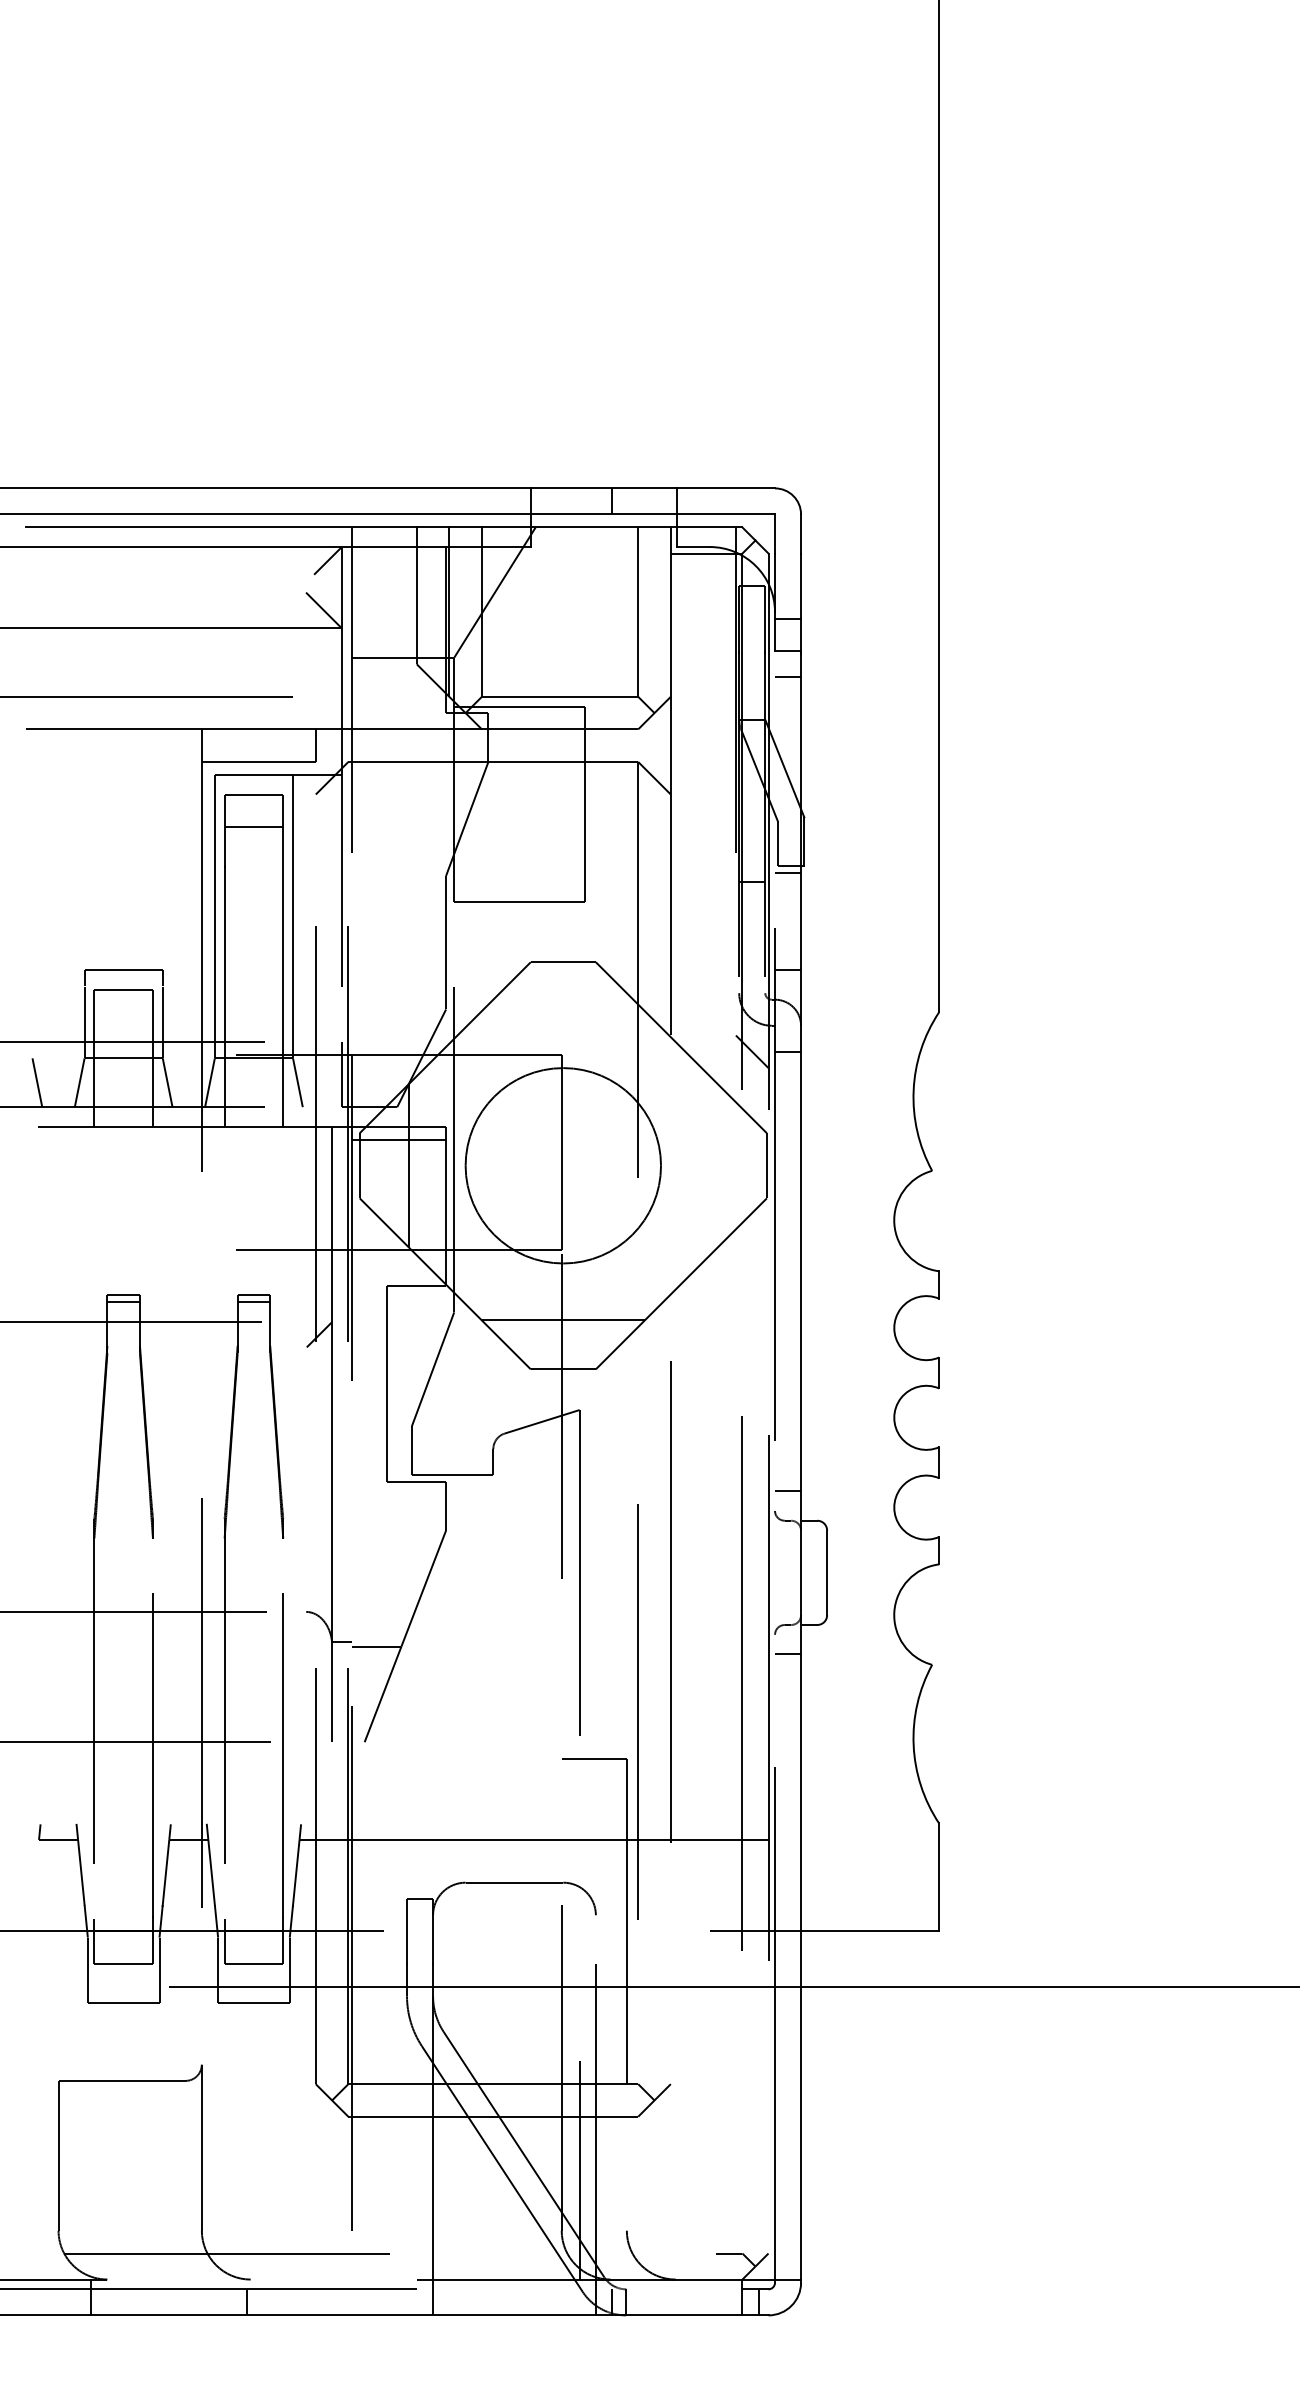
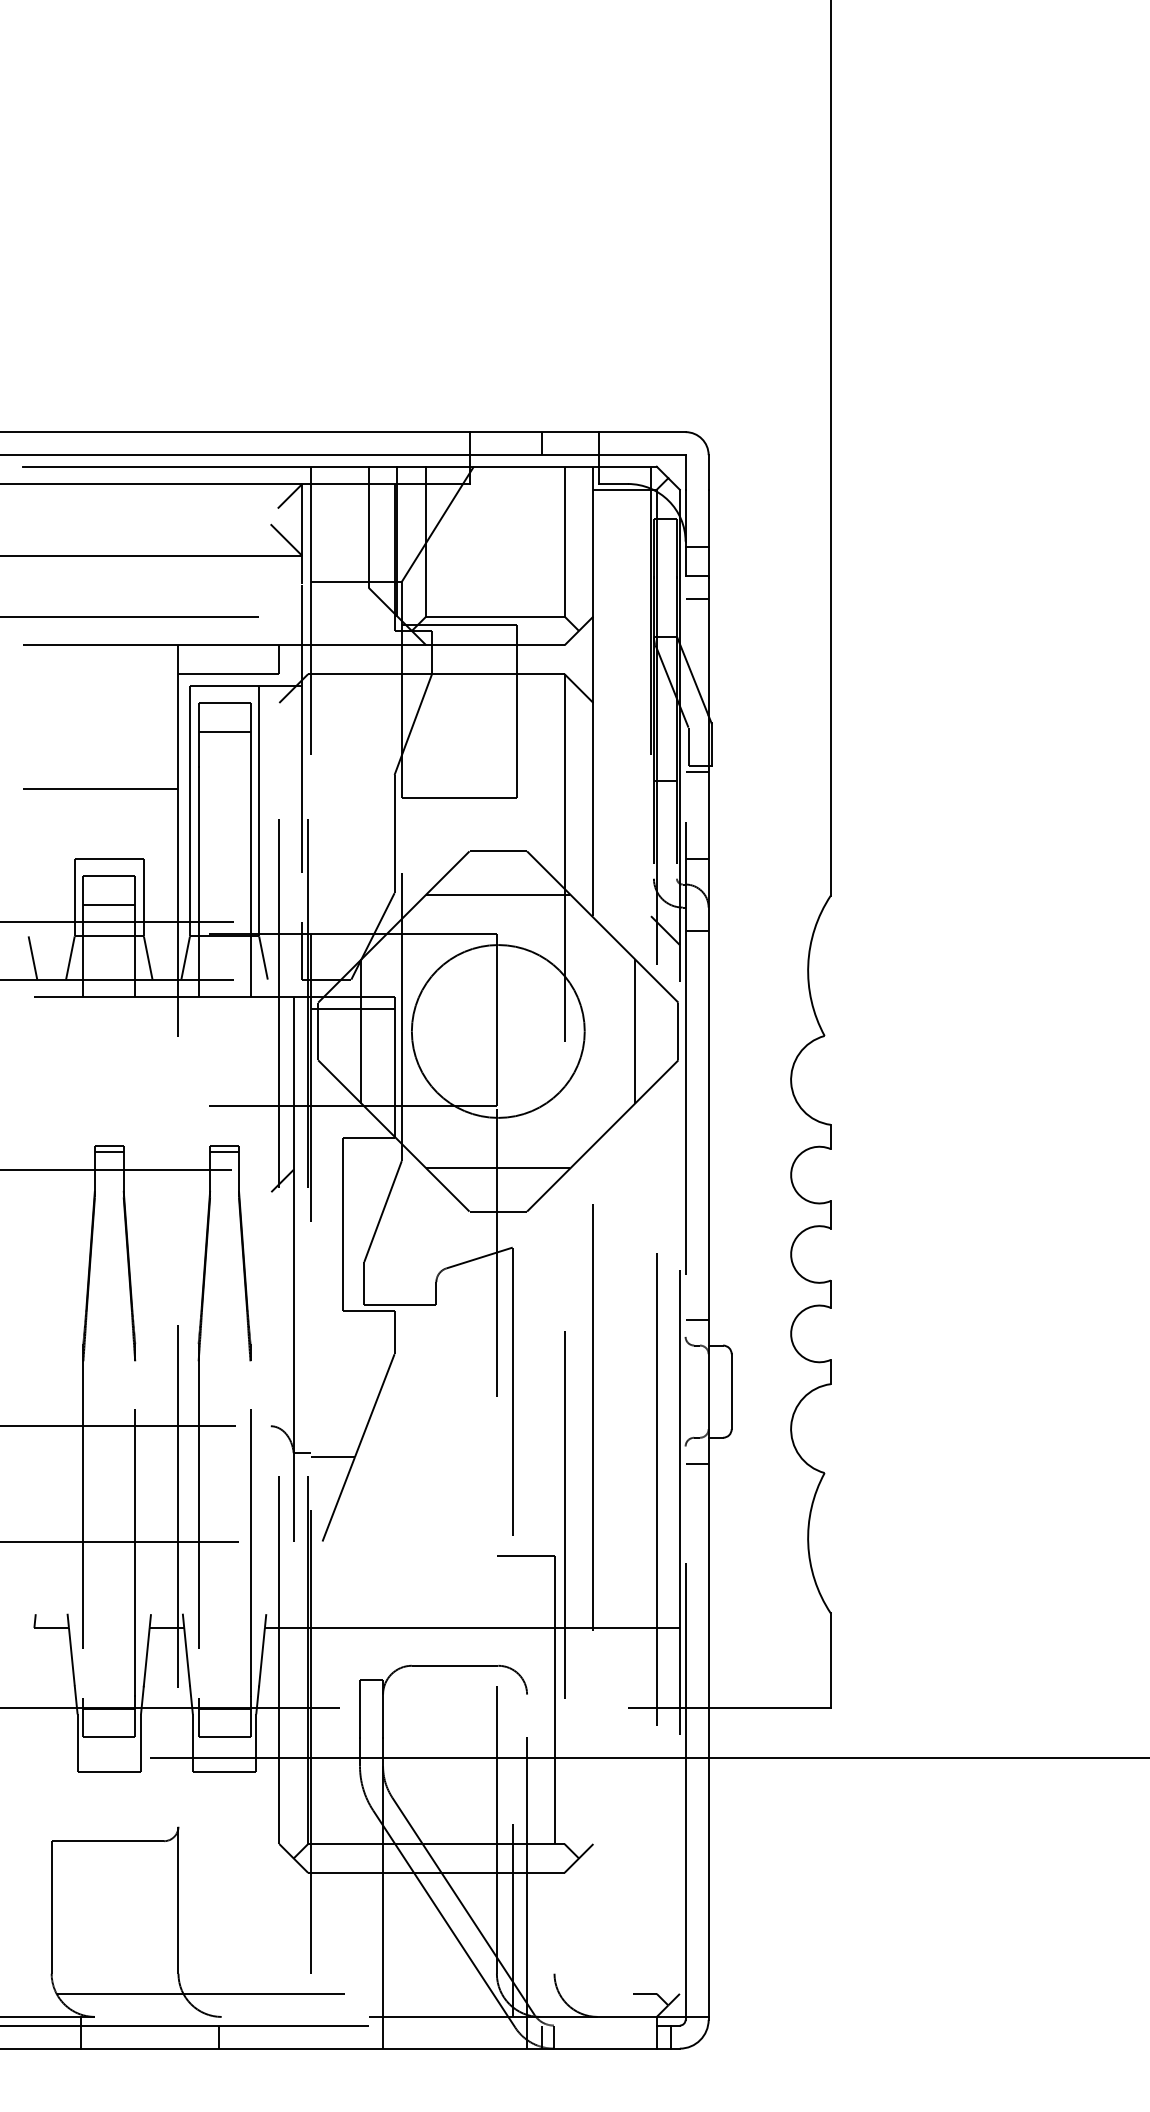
line: (113, 892) -> (100, 789), added
line: (563, 1010) -> (498, 894), added
line: (123, 1022) -> (109, 904), added
line: (718, 1165) -> (635, 1031), added

